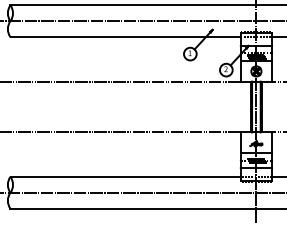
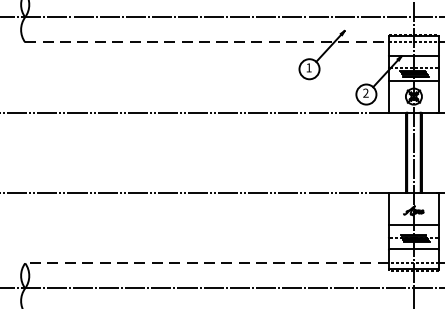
line: (125, 37) -> (207, 42), solid -> dashed
line: (125, 176) -> (207, 262), solid -> dashed

